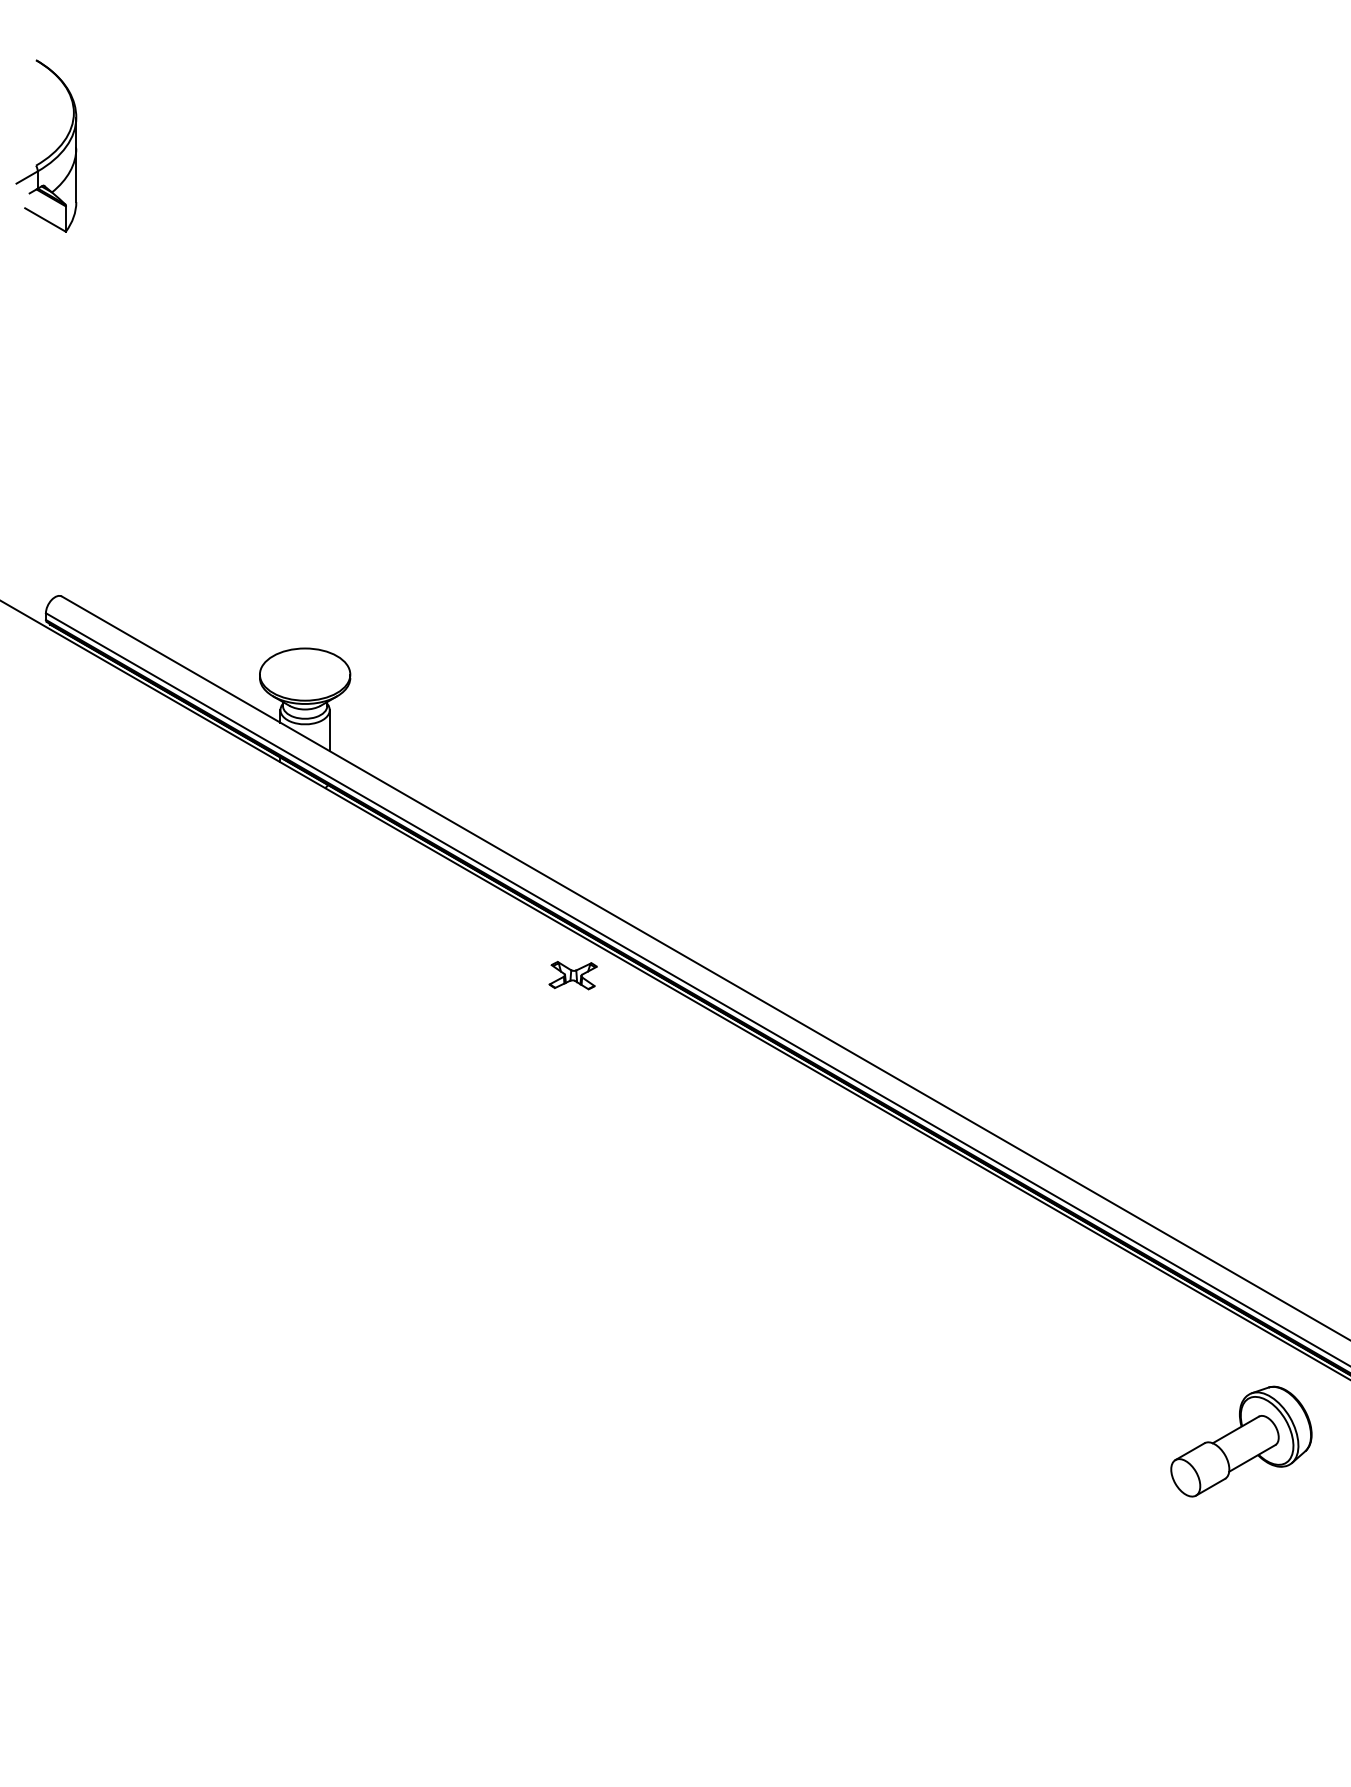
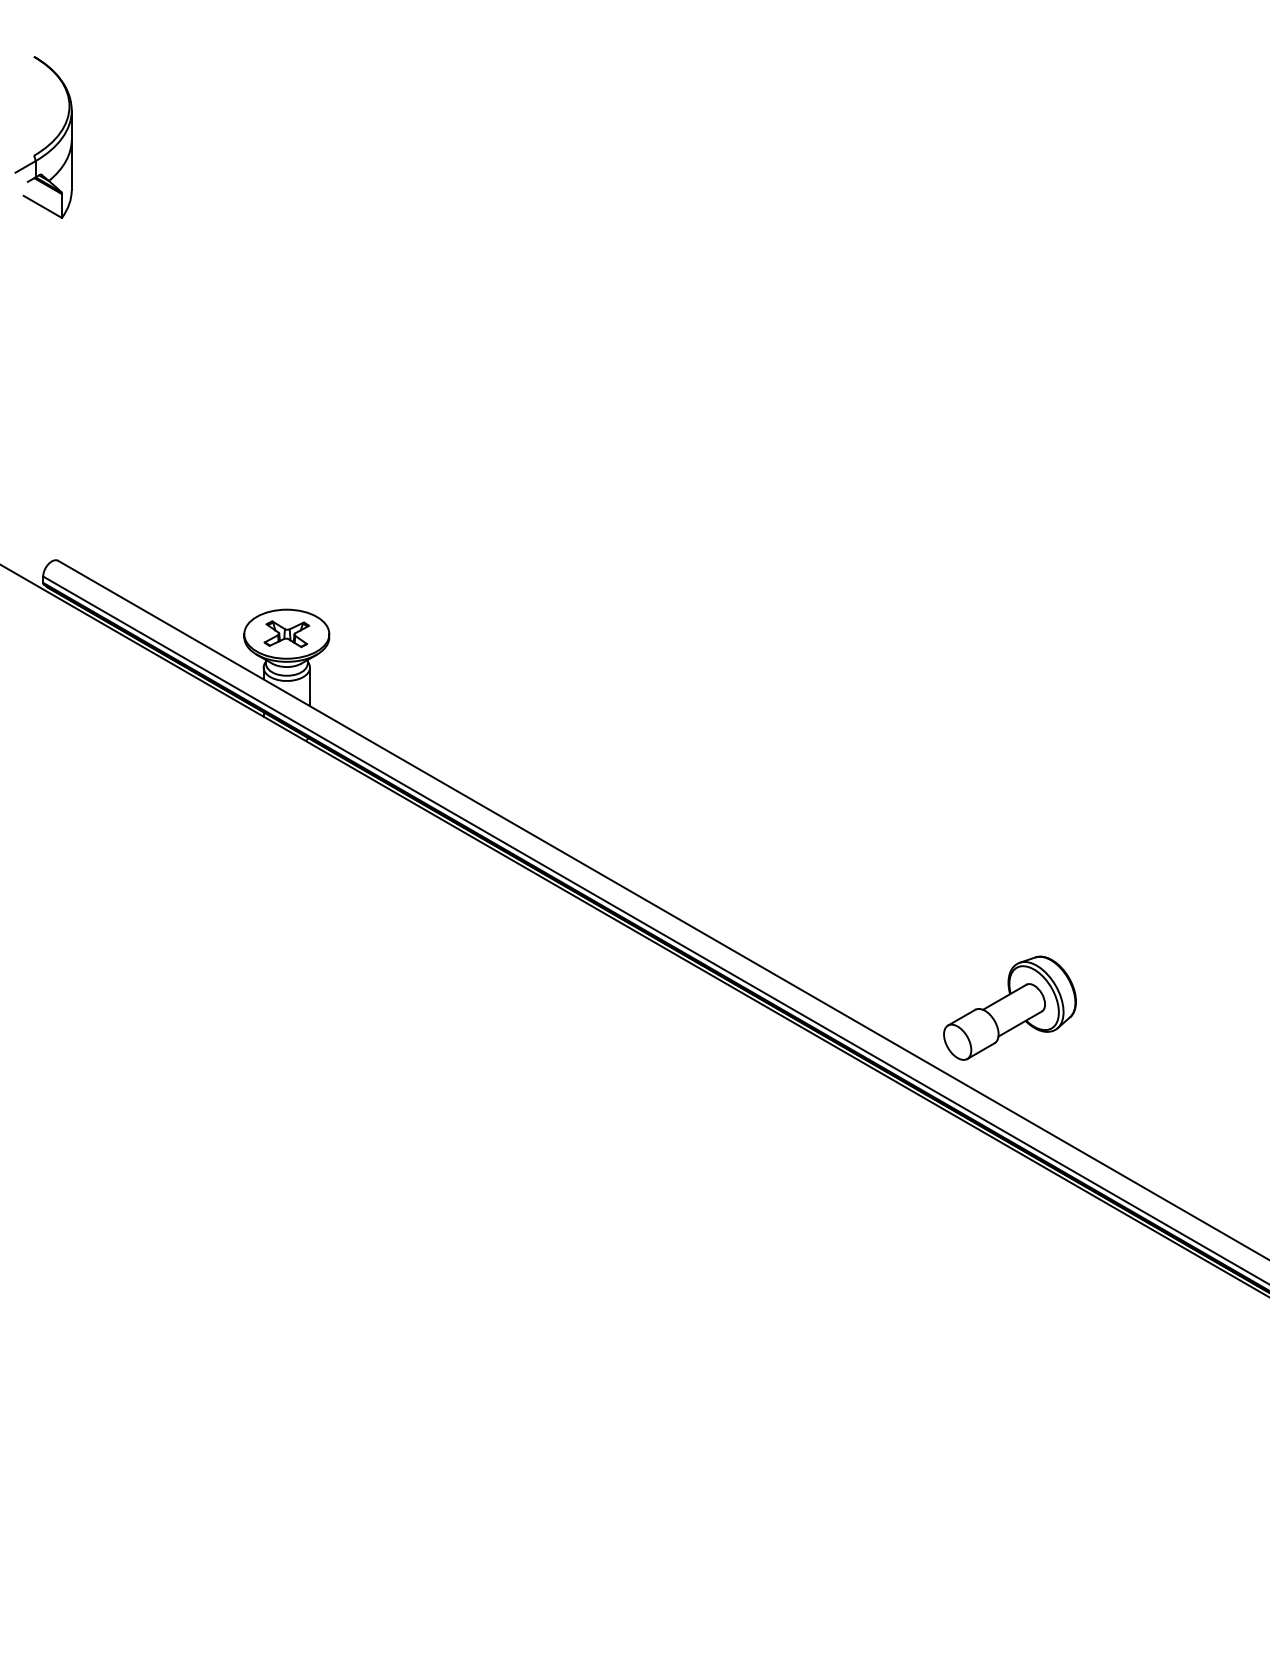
part: (572, 975) -> (286, 634), moved
part: (1240, 1440) -> (1009, 1007), moved

